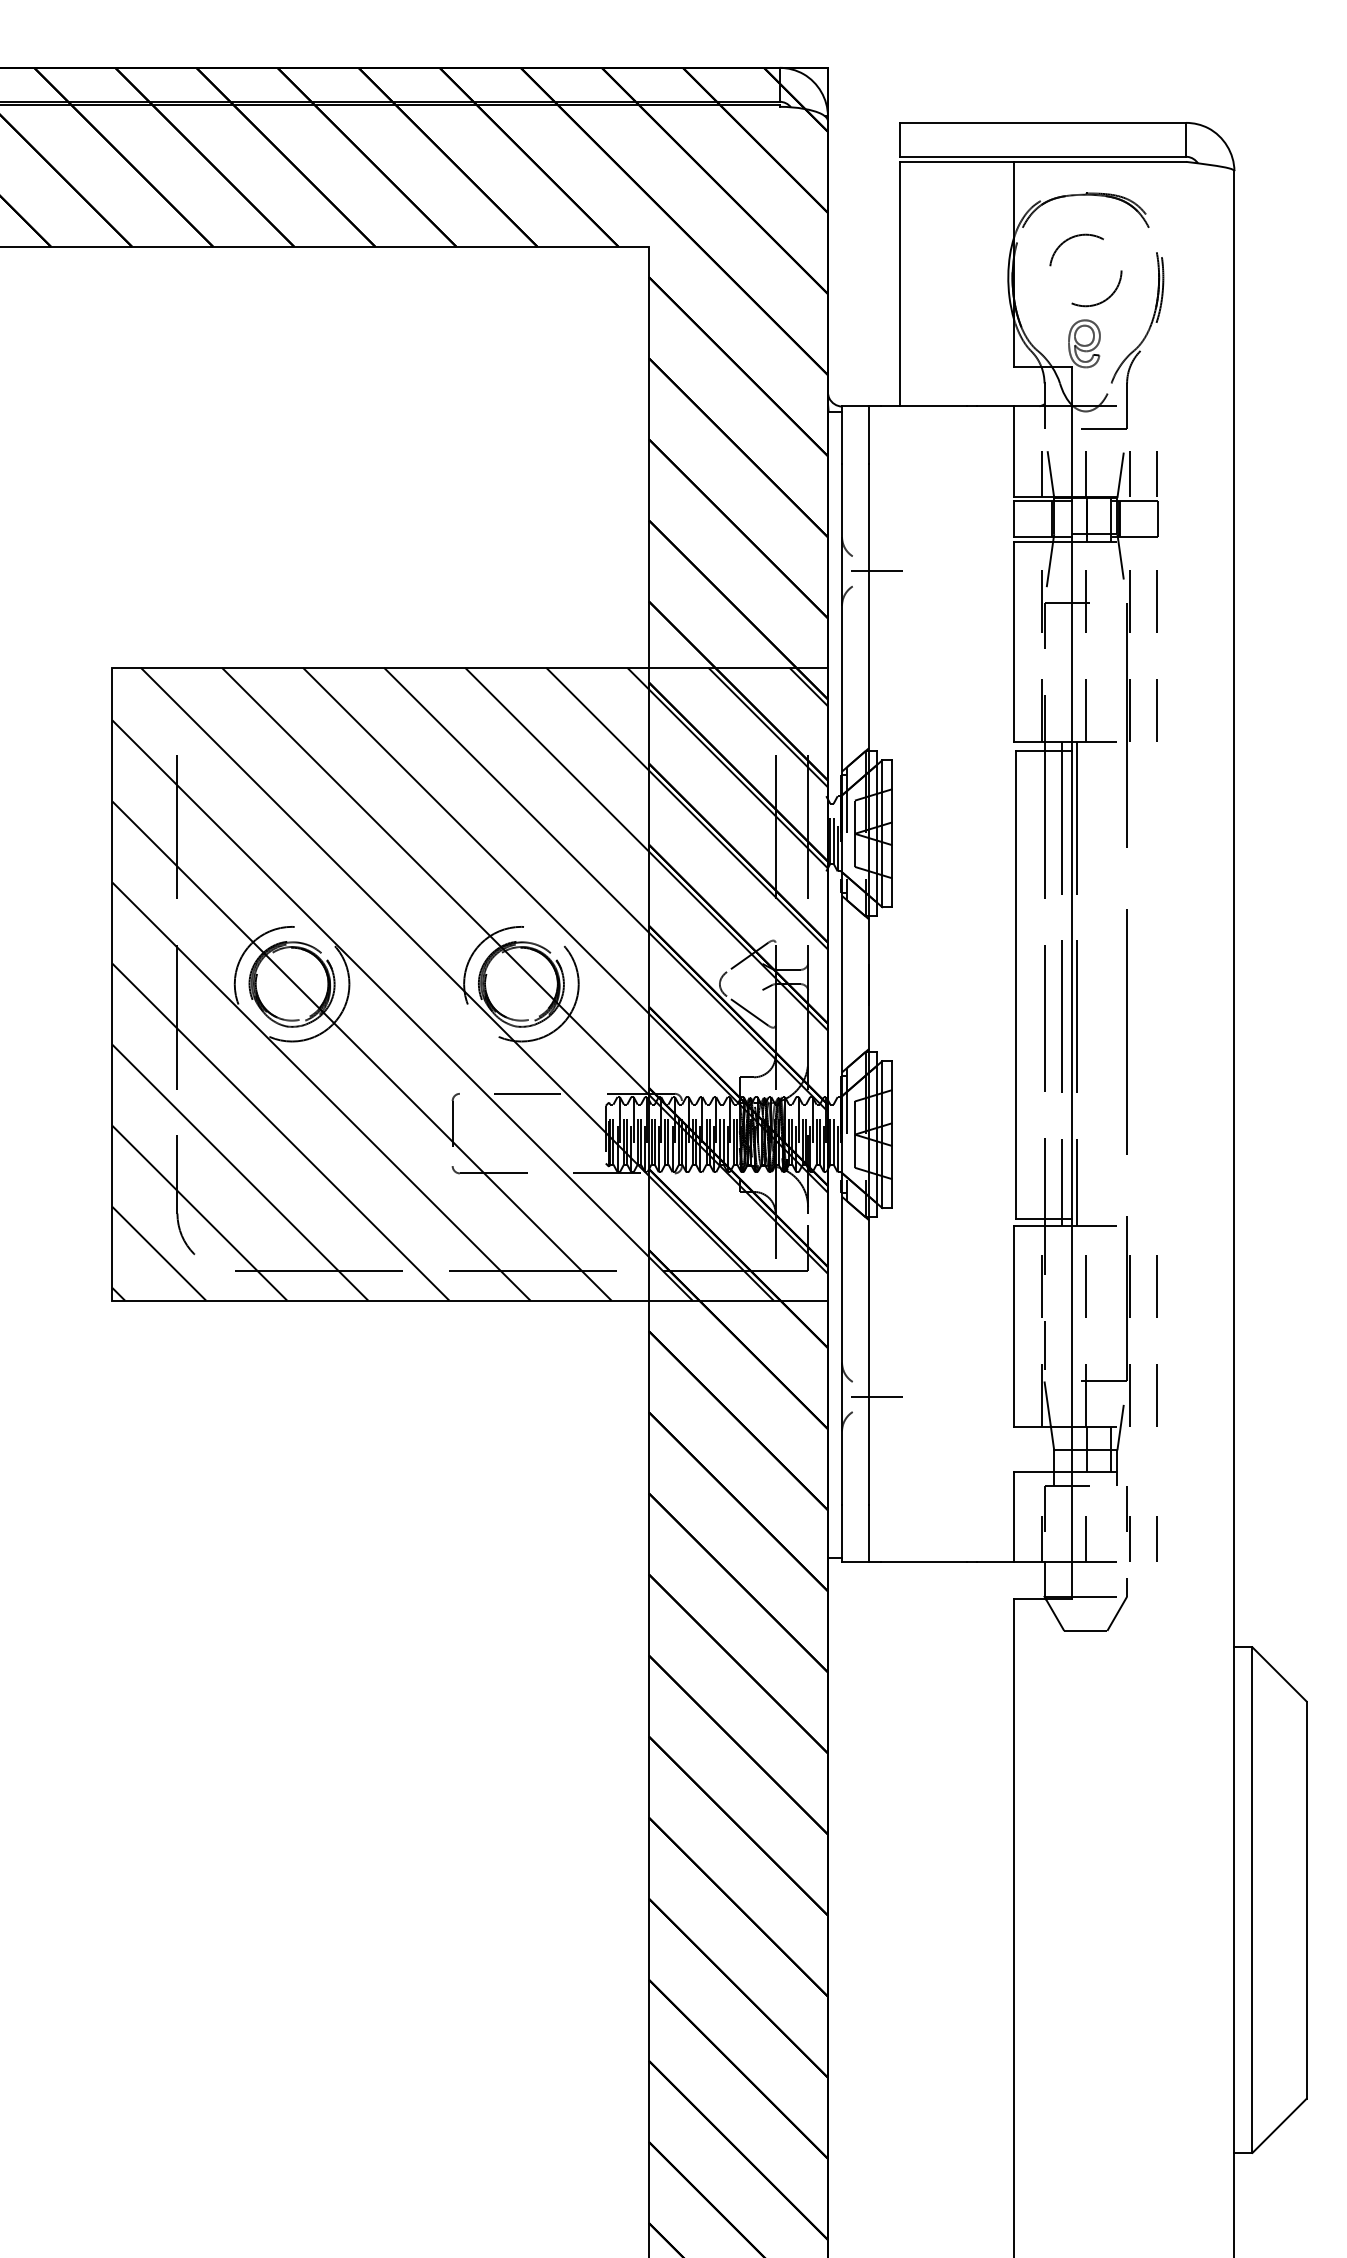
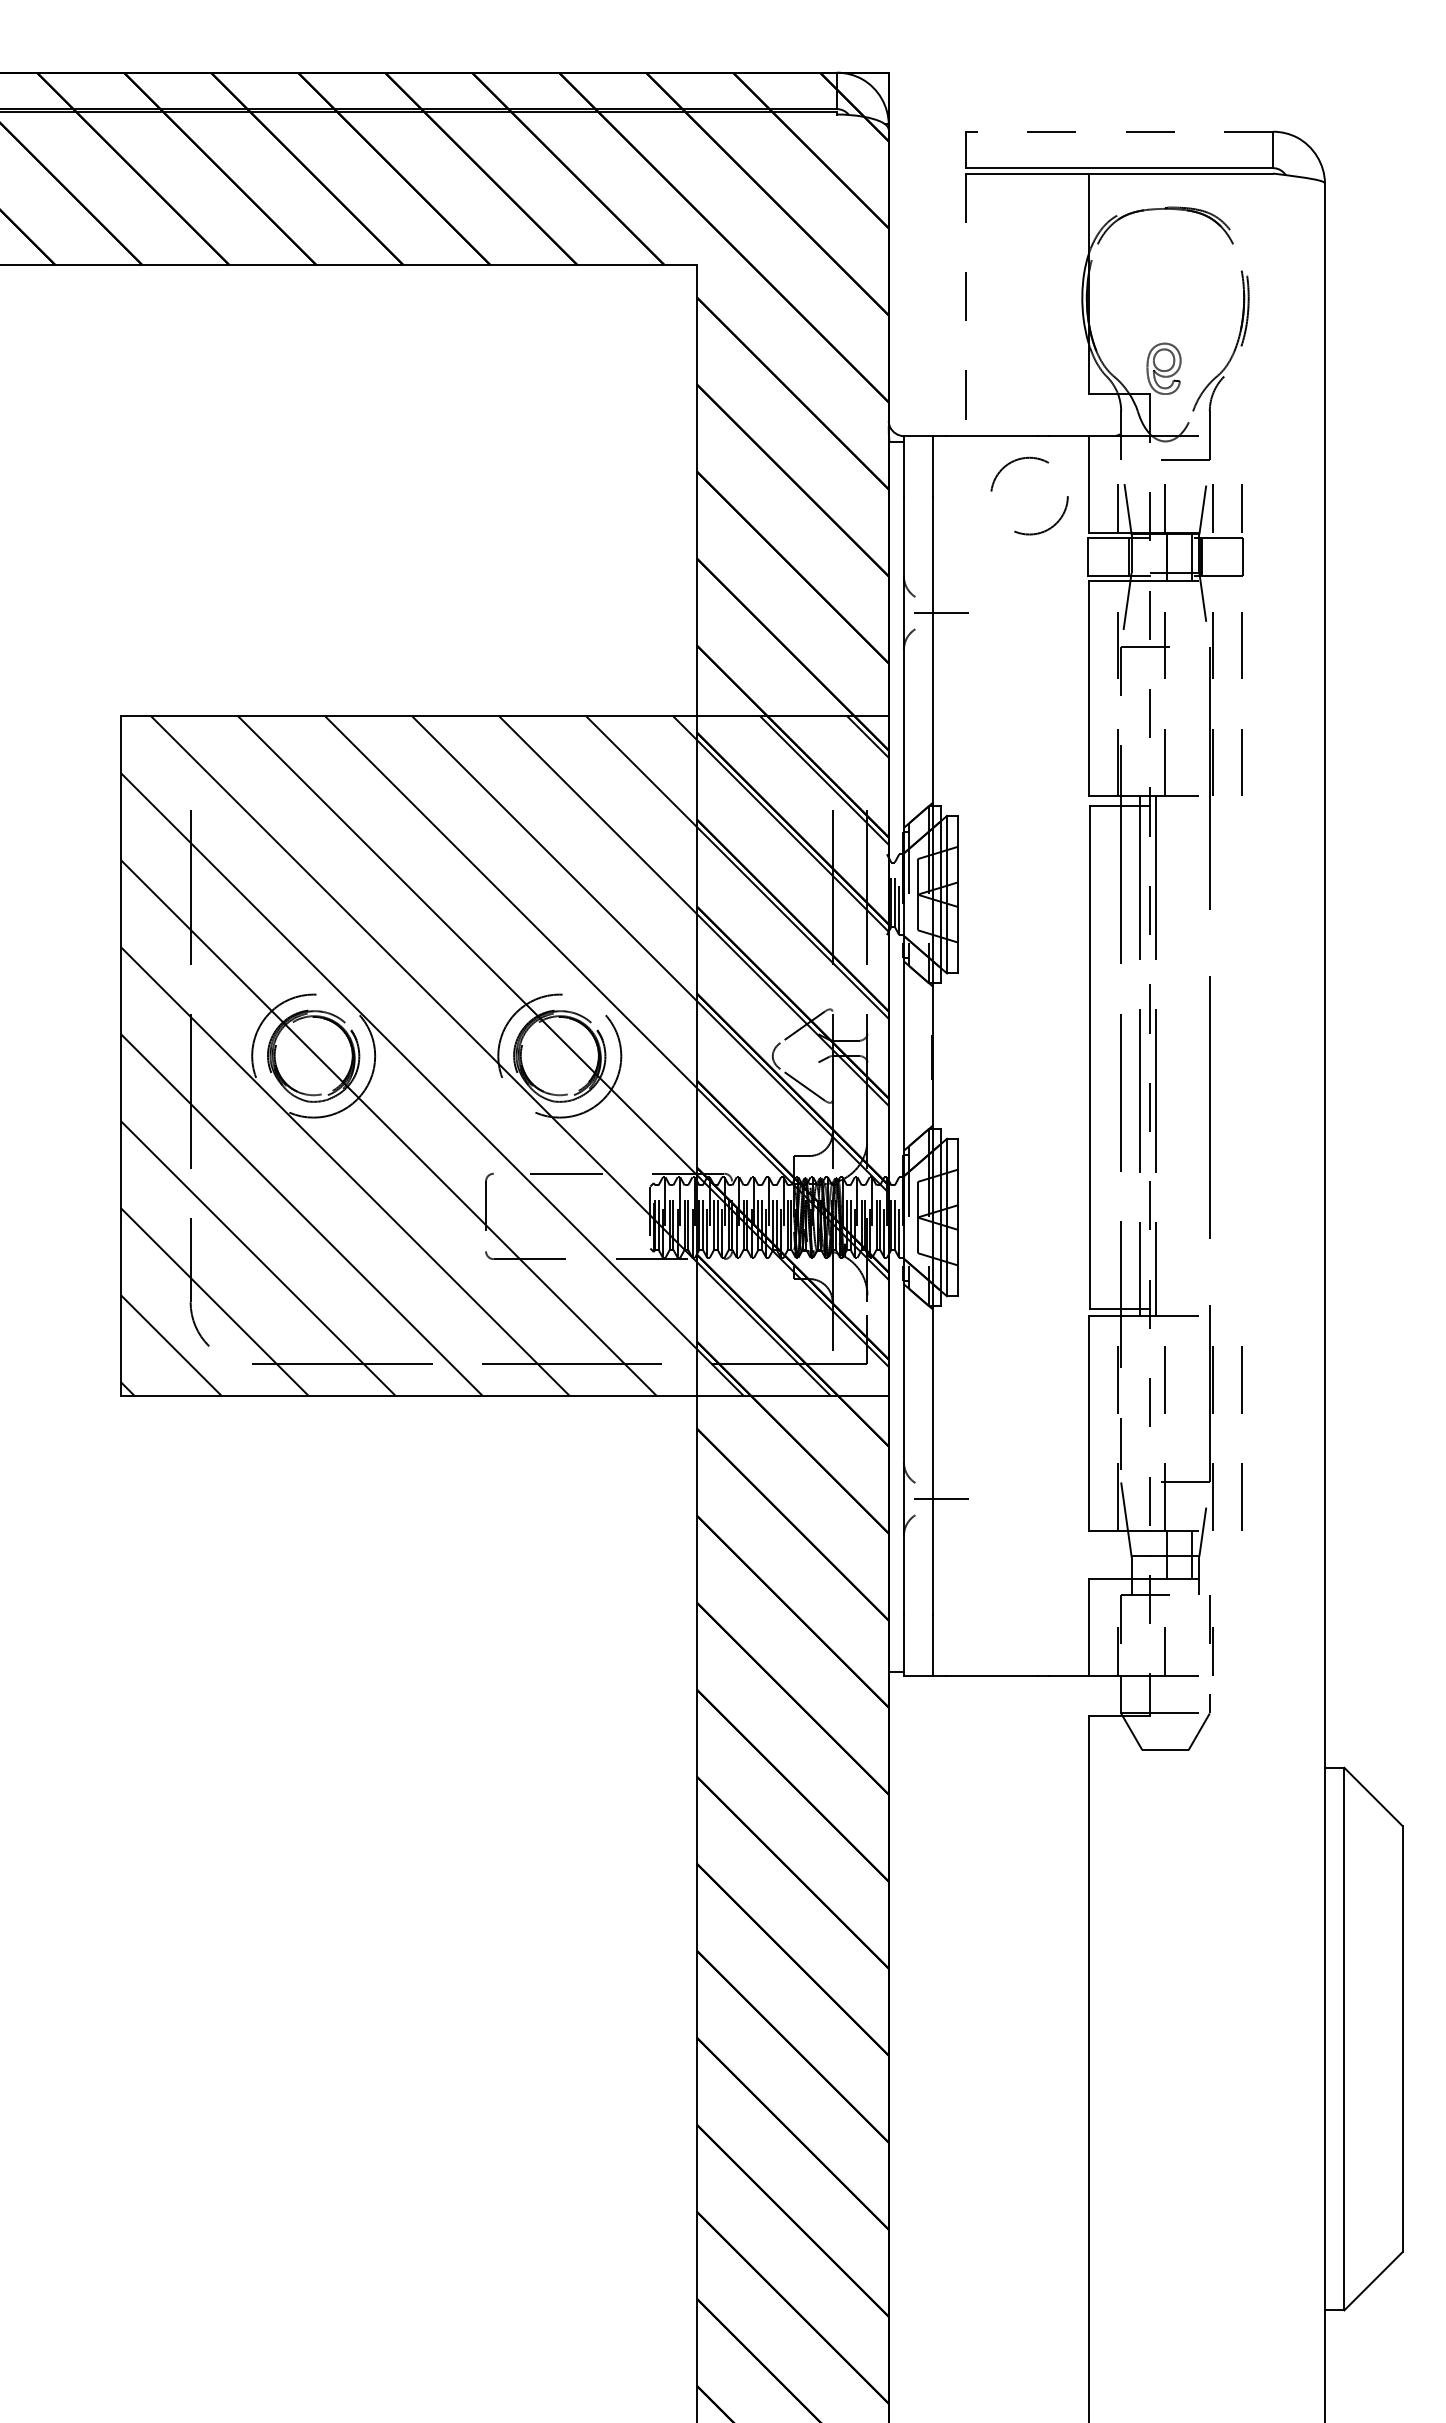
line: (1042, 122) -> (1119, 131), solid -> dashed
circle: (1085, 269) -> (1029, 495), moved
line: (899, 284) -> (965, 305), solid -> dashed
line: (1071, 983) -> (1150, 1055), solid -> dashed
line: (1156, 1538) -> (1241, 1651), removed

